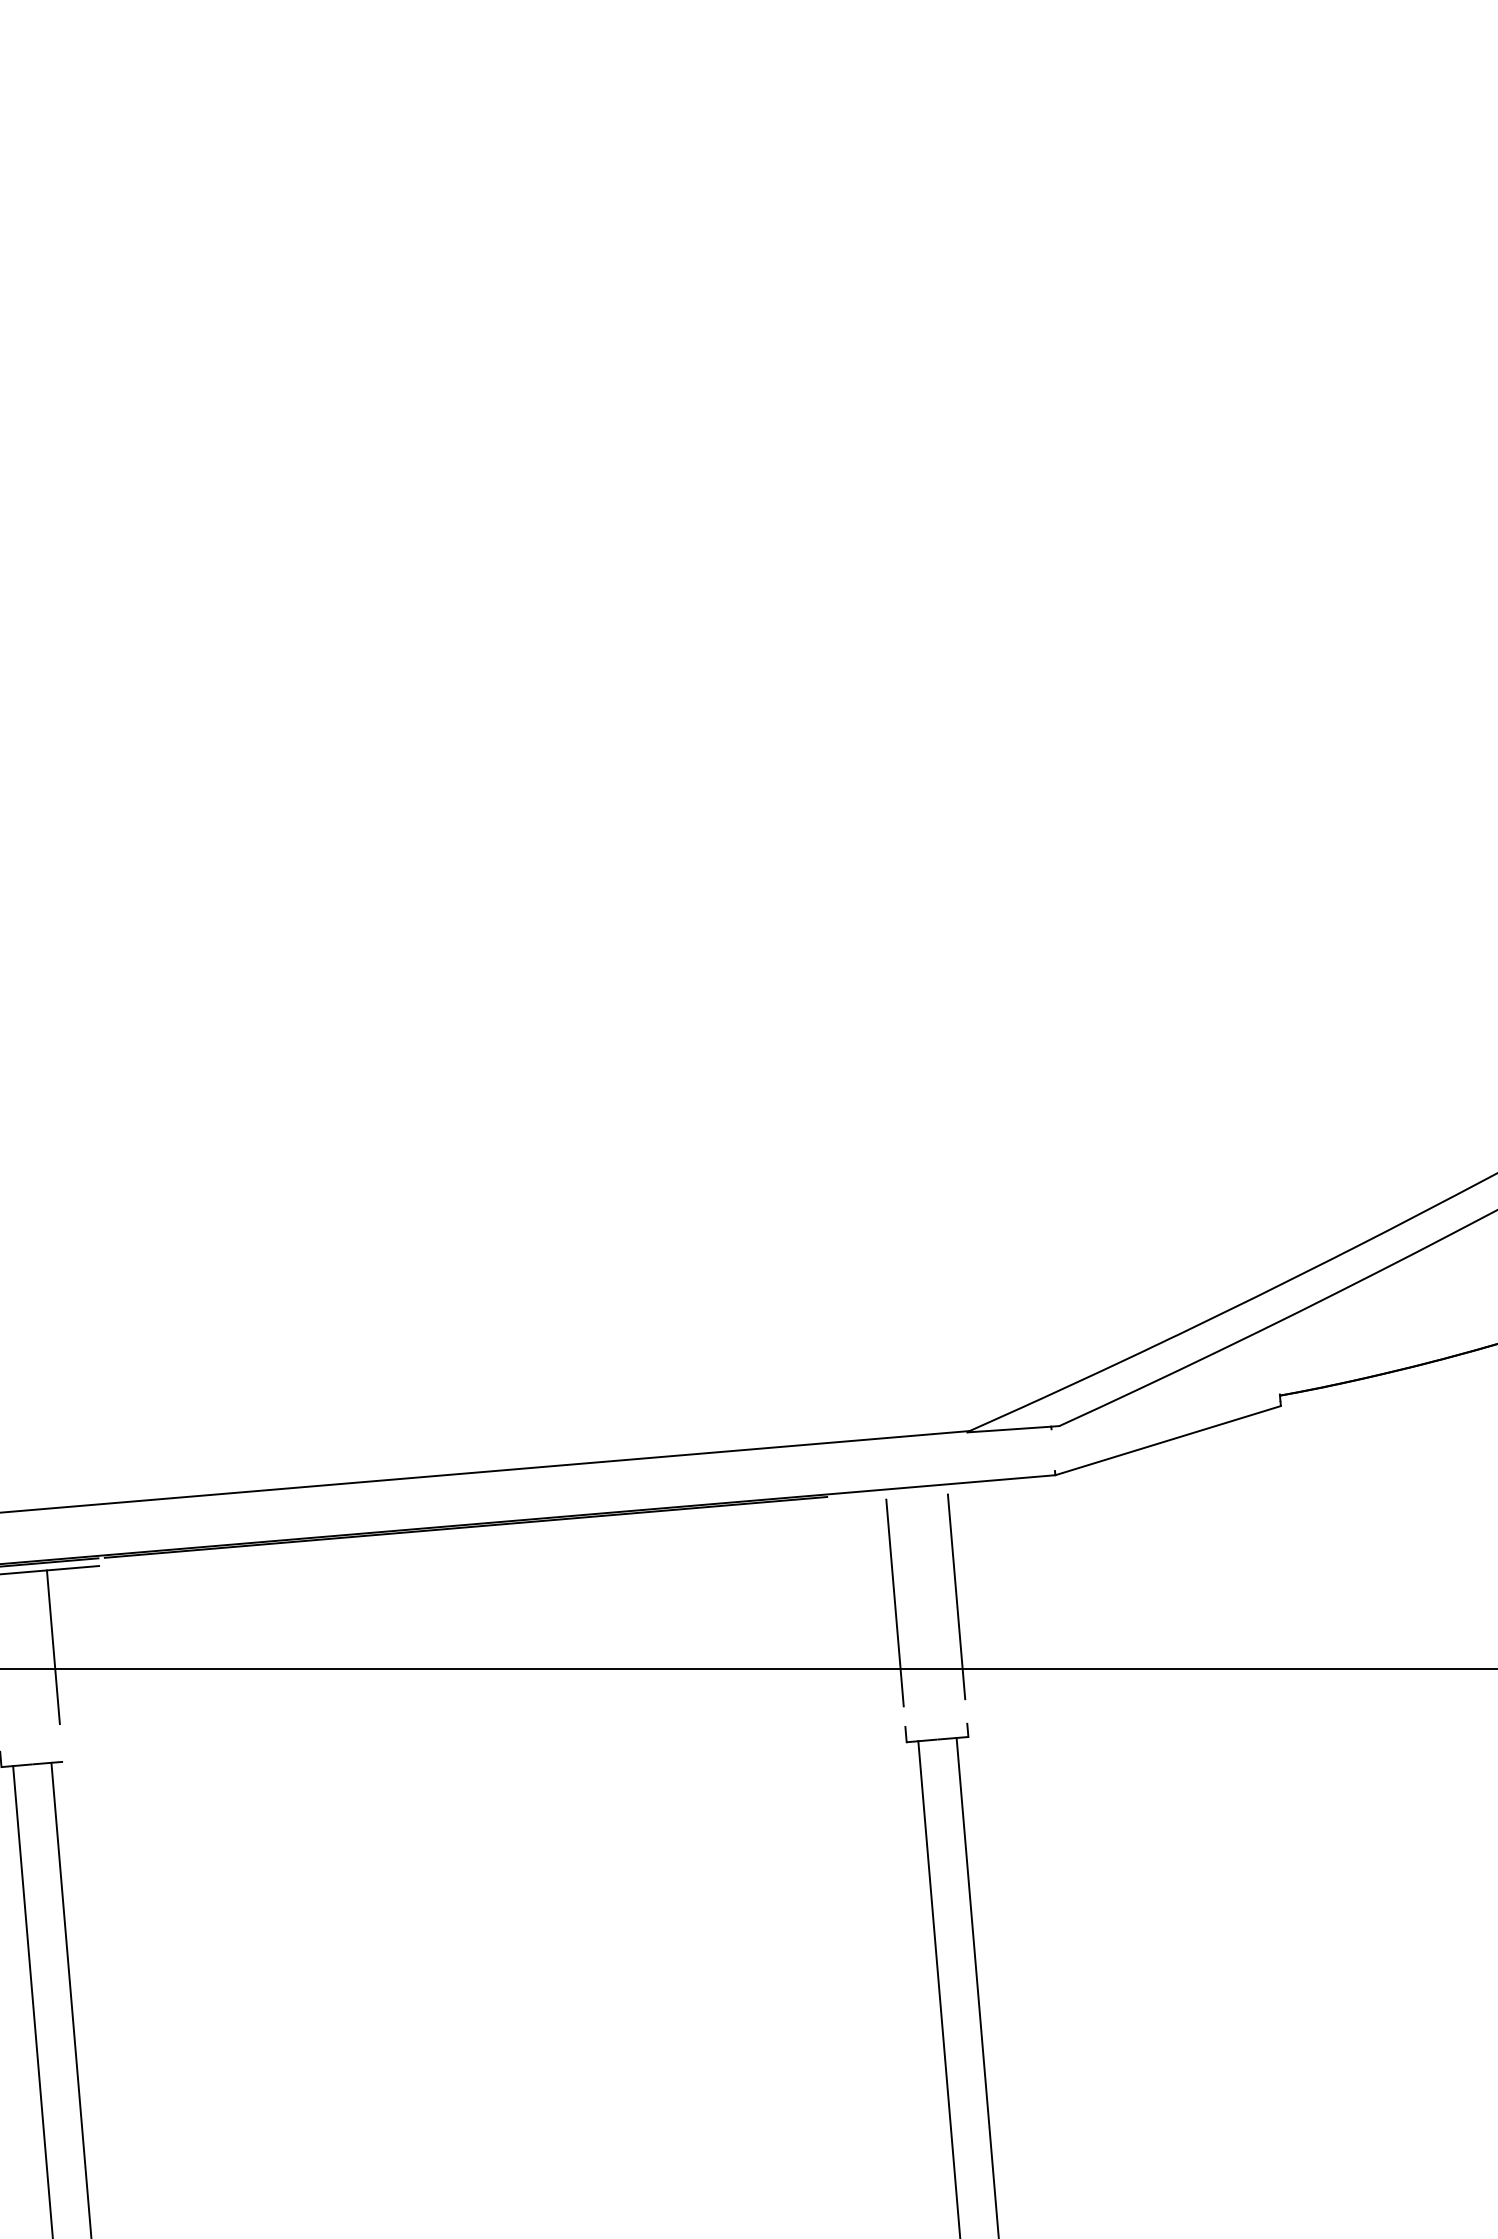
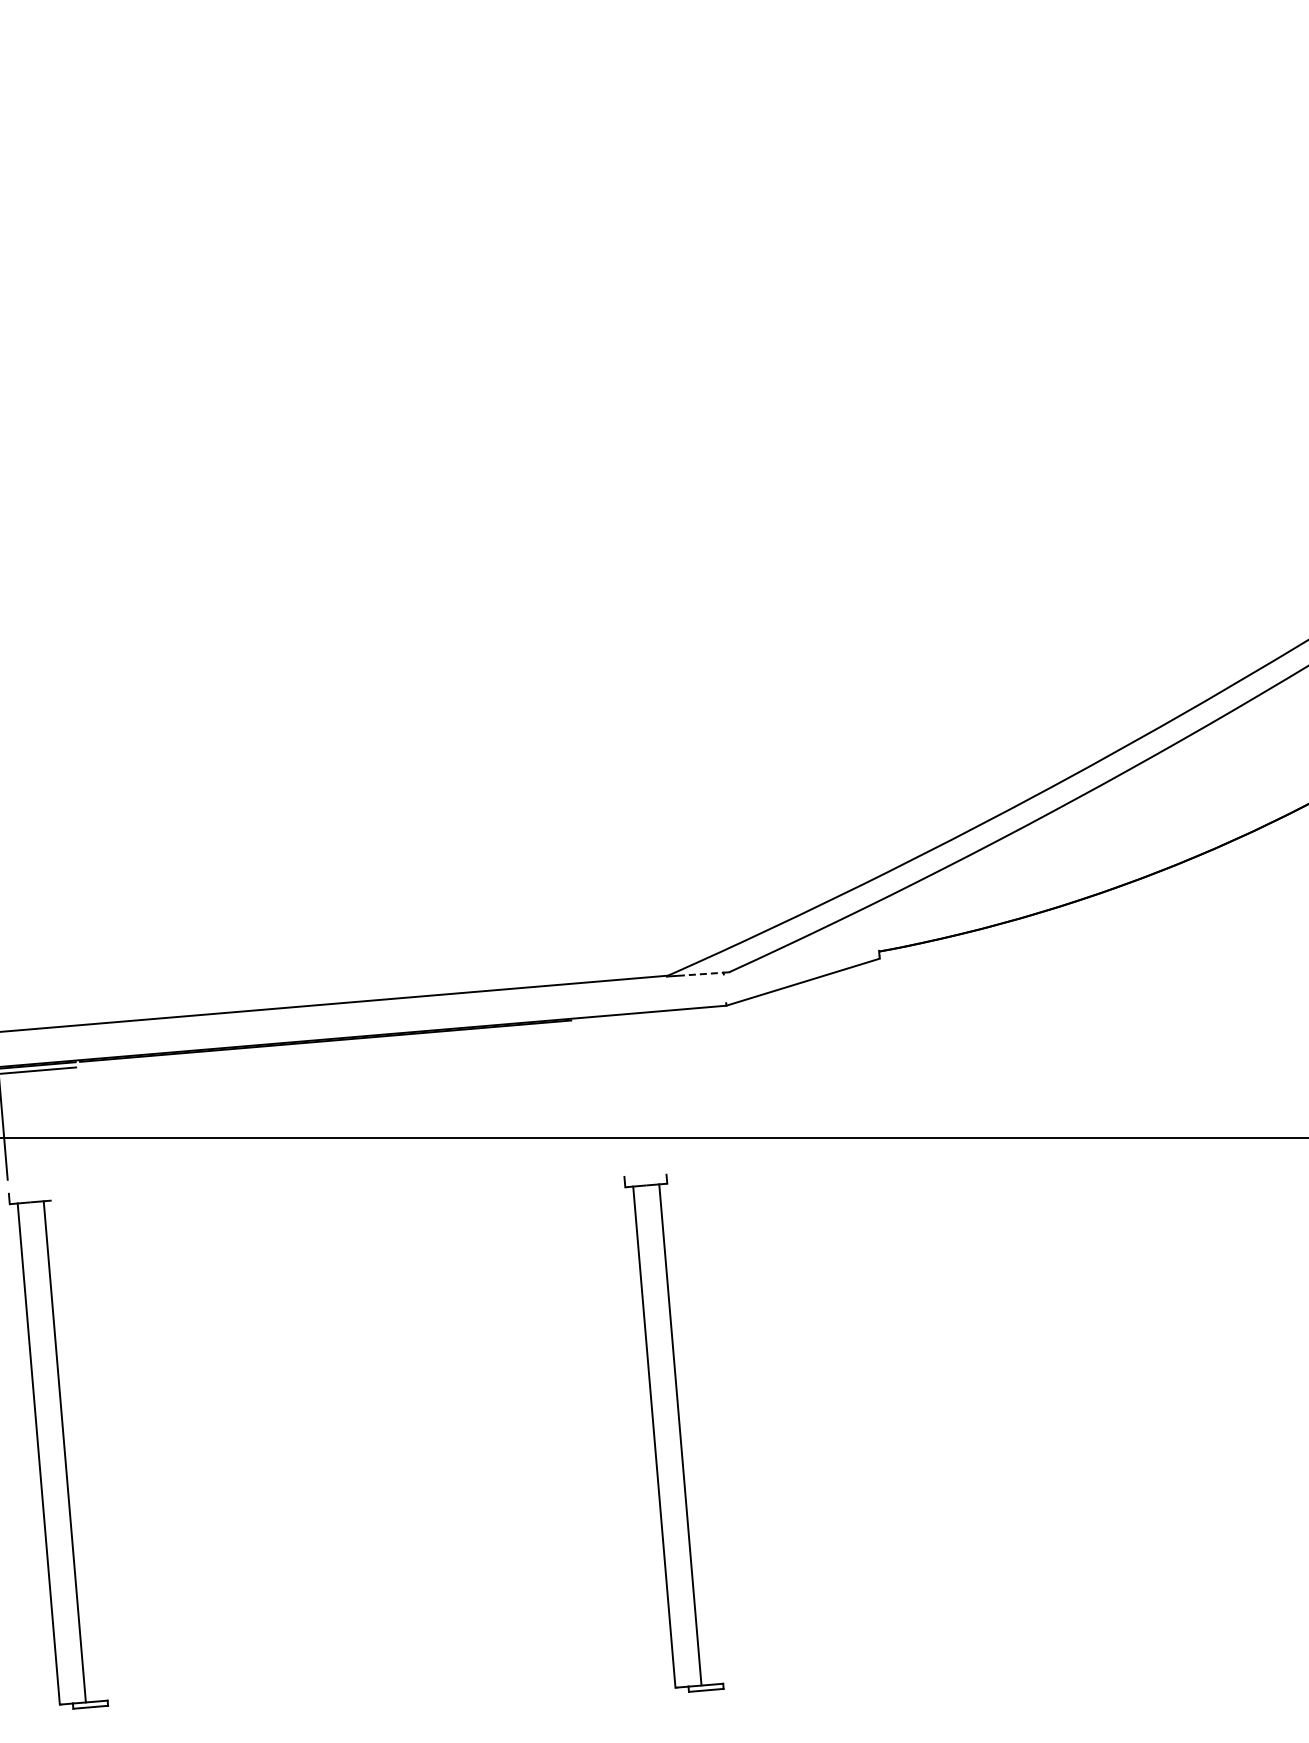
line: (1017, 1429) -> (700, 974), solid -> dashed
line: (956, 1596) -> (659, 1088), removed
line: (895, 1602) -> (617, 1092), removed
line: (52, 1646) -> (44, 1122), removed

